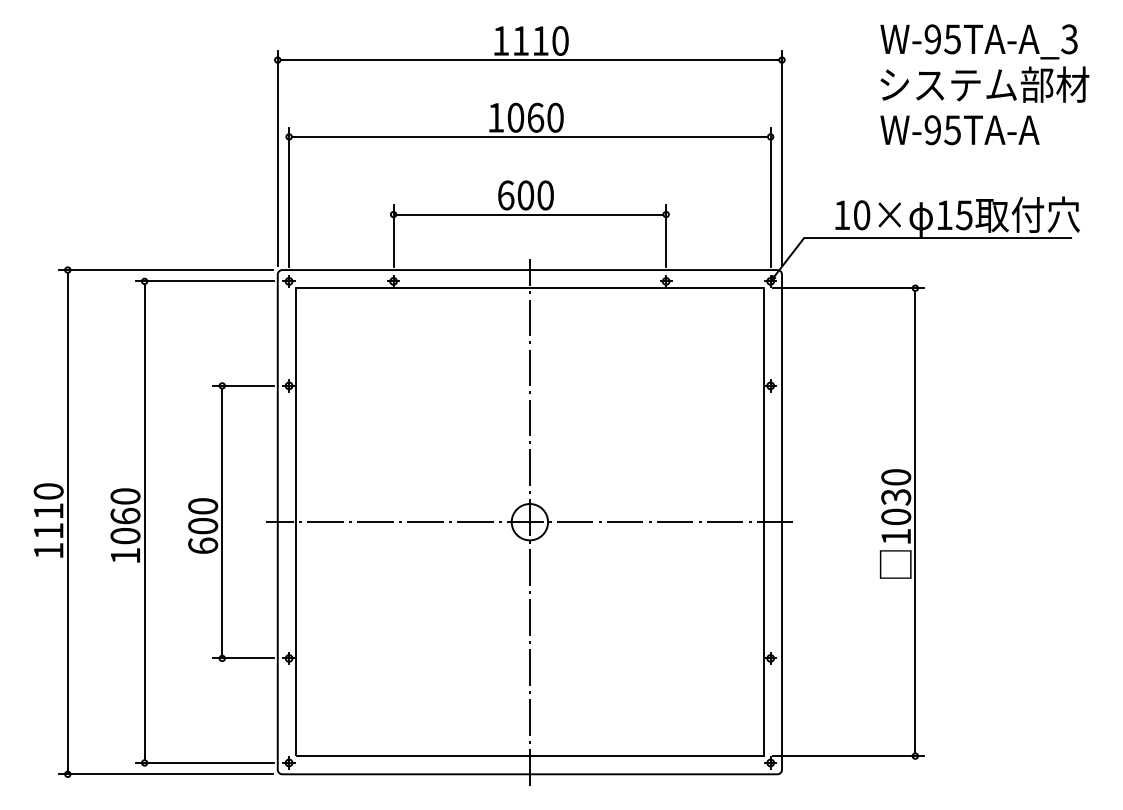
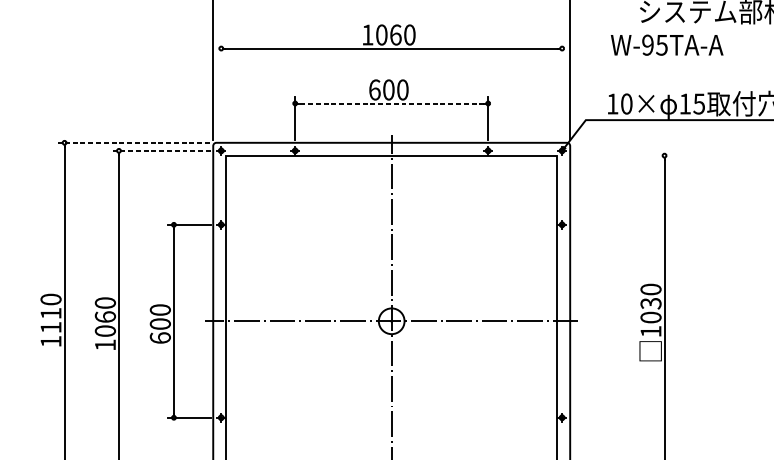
text: (959, 130) -> (666, 45), moved
line: (289, 196) -> (221, 90), removed
line: (770, 196) -> (562, 90), removed
line: (529, 214) -> (391, 103), solid -> dashed
line: (165, 270) -> (133, 143), solid -> dashed
line: (204, 281) -> (161, 150), solid -> dashed
line: (848, 288) -> (617, 155), removed

